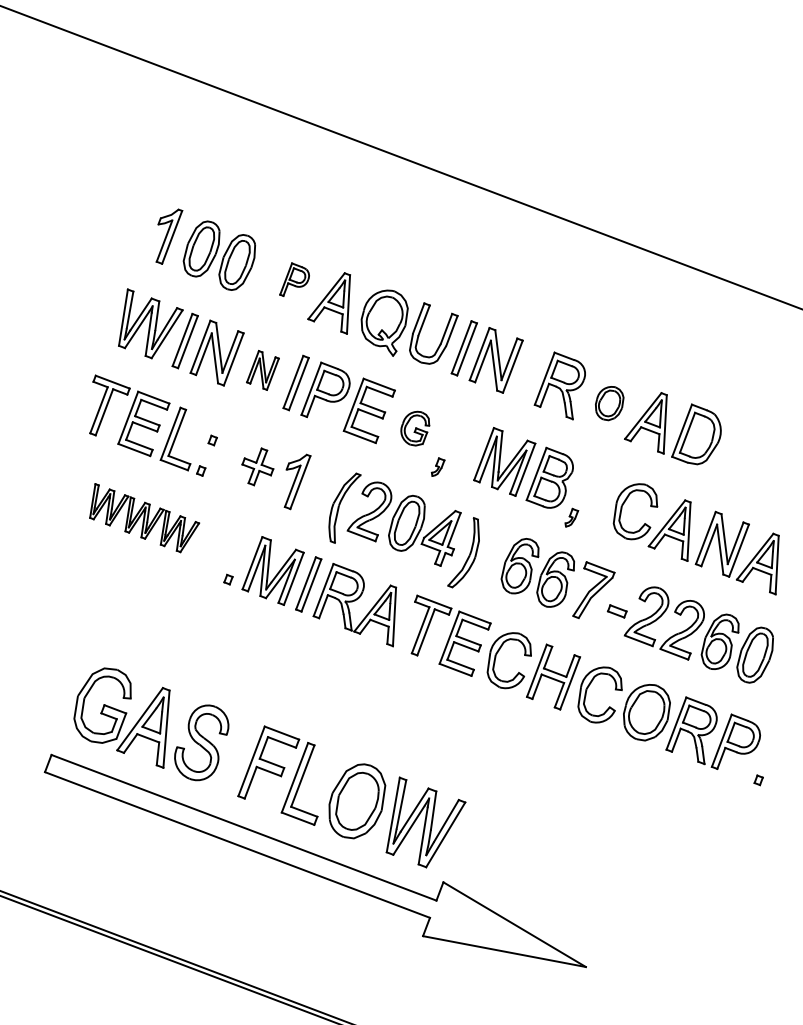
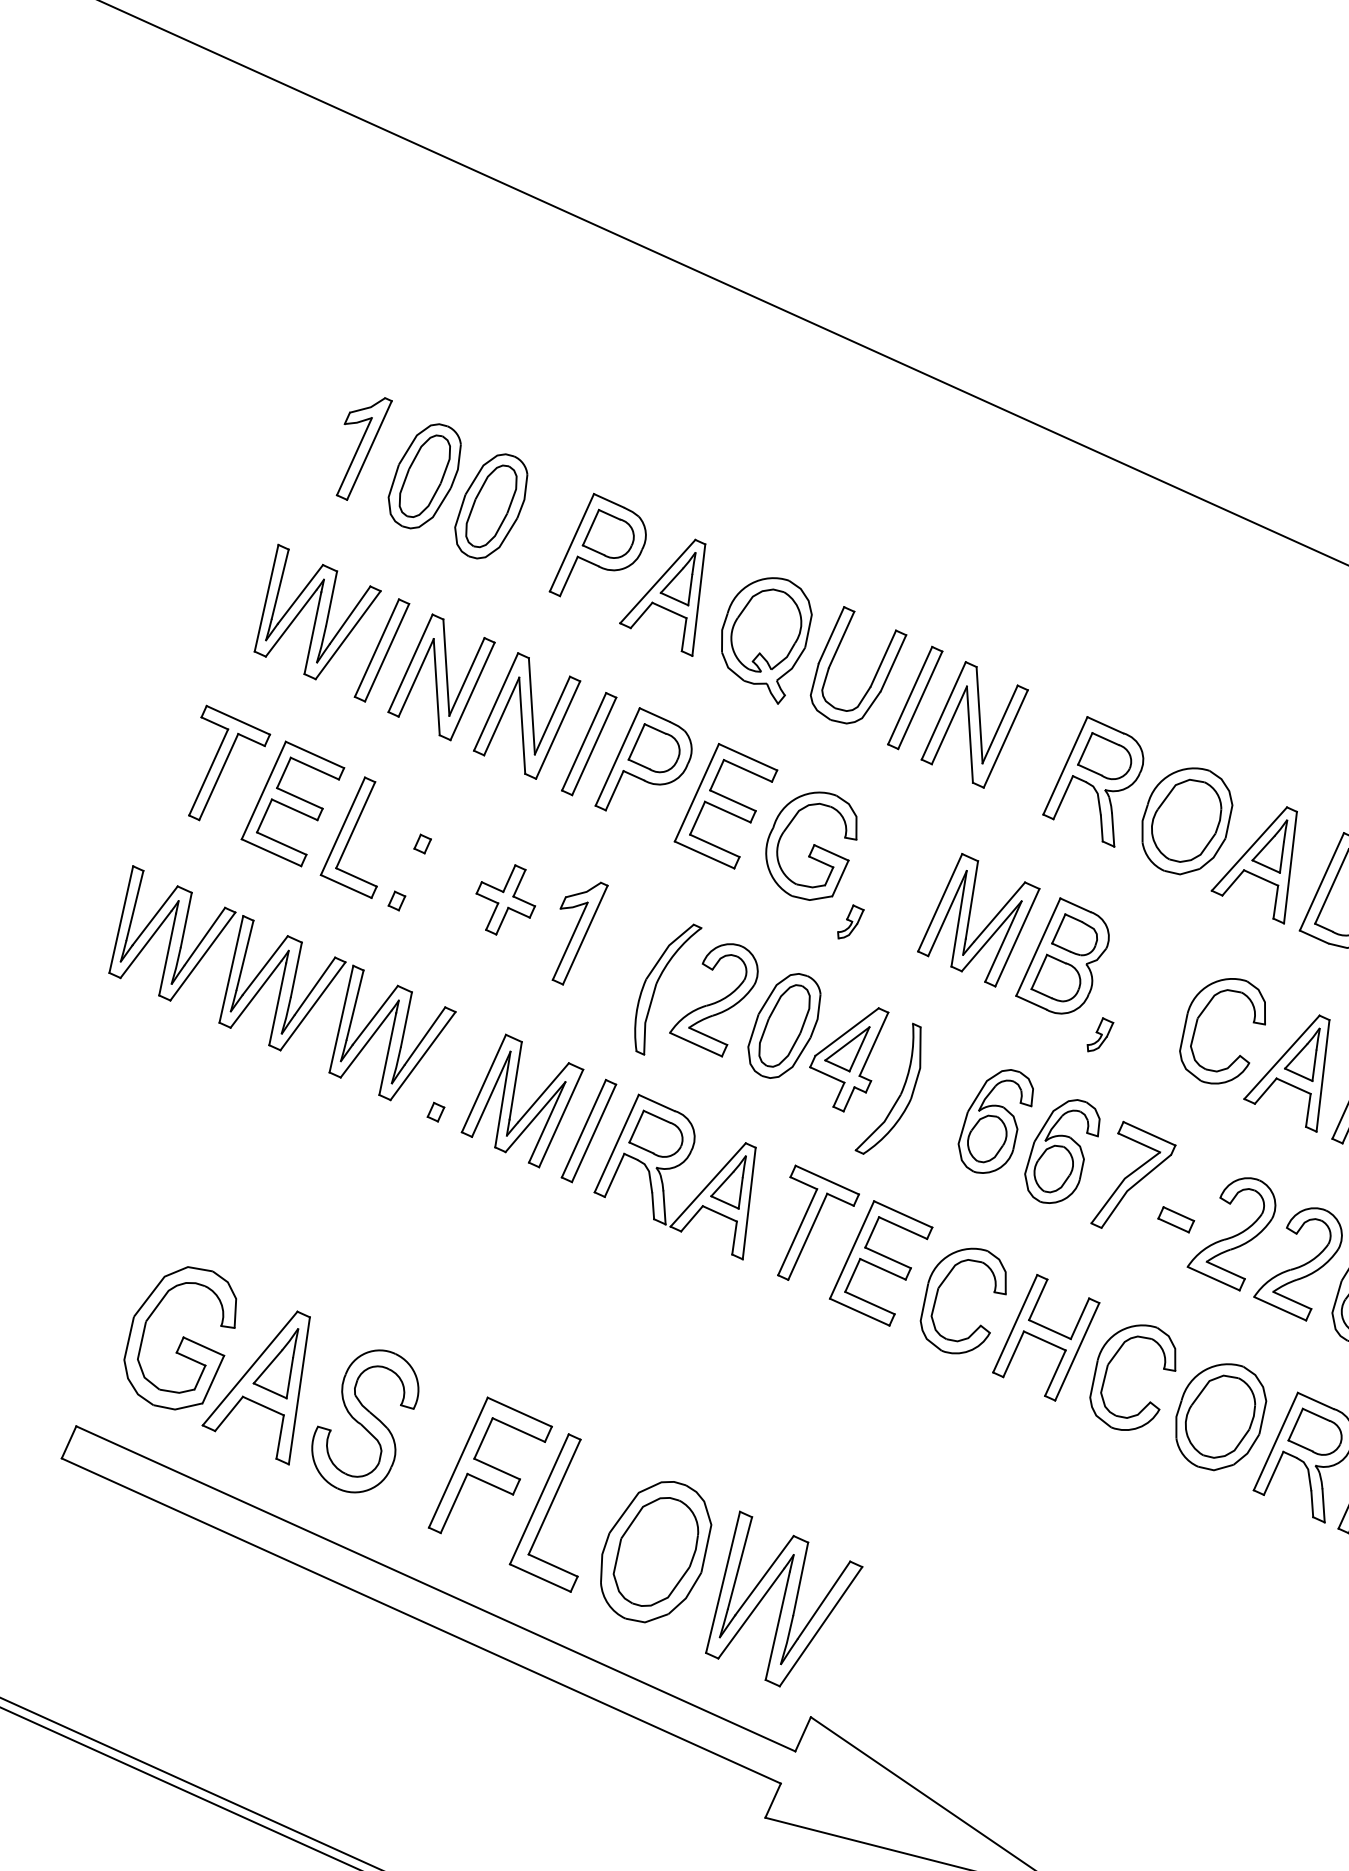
part: (294, 279) -> (598, 545), size x1.67
part: (262, 370) -> (526, 716), size x1.67
part: (609, 403) -> (1186, 820), size x1.67
part: (415, 428) -> (812, 845), size x1.67
part: (144, 517) -> (282, 983), size x1.67

